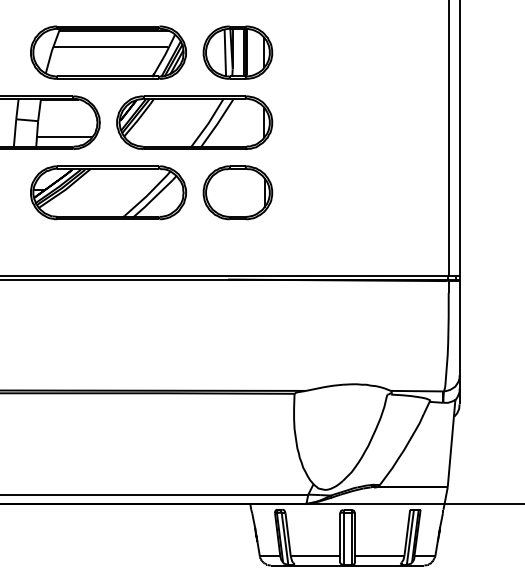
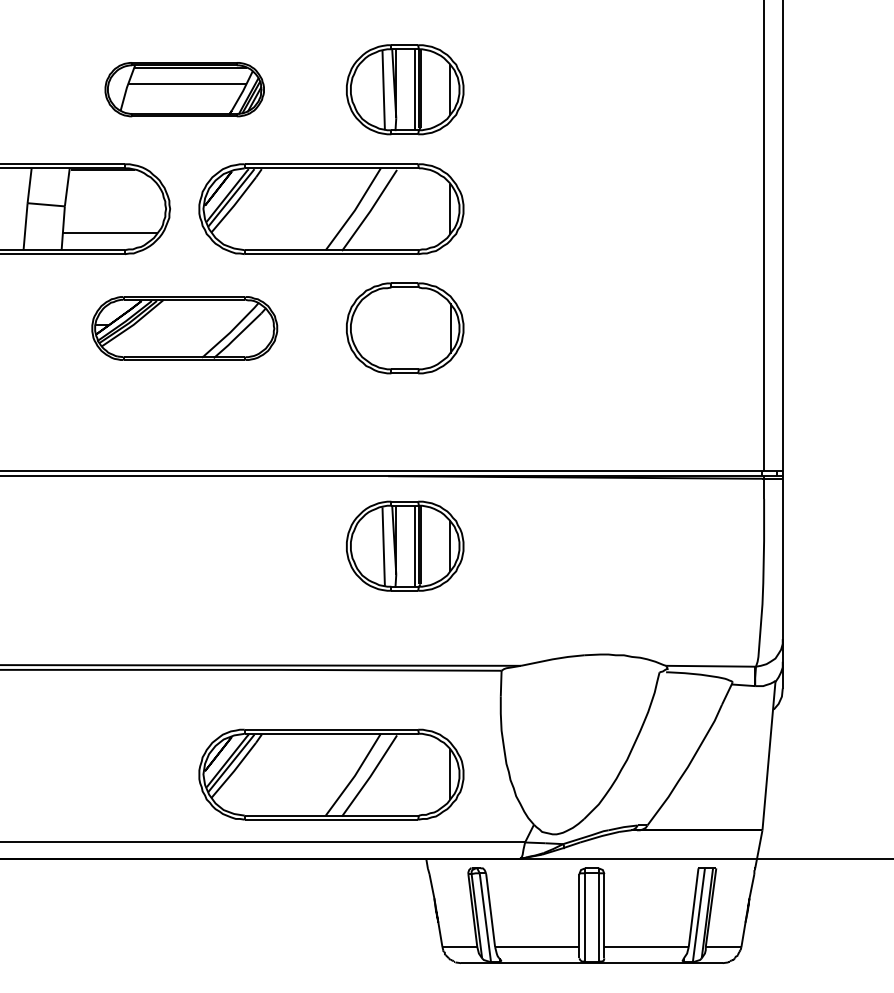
part: (108, 52) -> (184, 89), size x0.6
part: (108, 192) -> (184, 327), size x0.7
part: (237, 320) -> (404, 545), added
part: (194, 454) -> (331, 774), added

